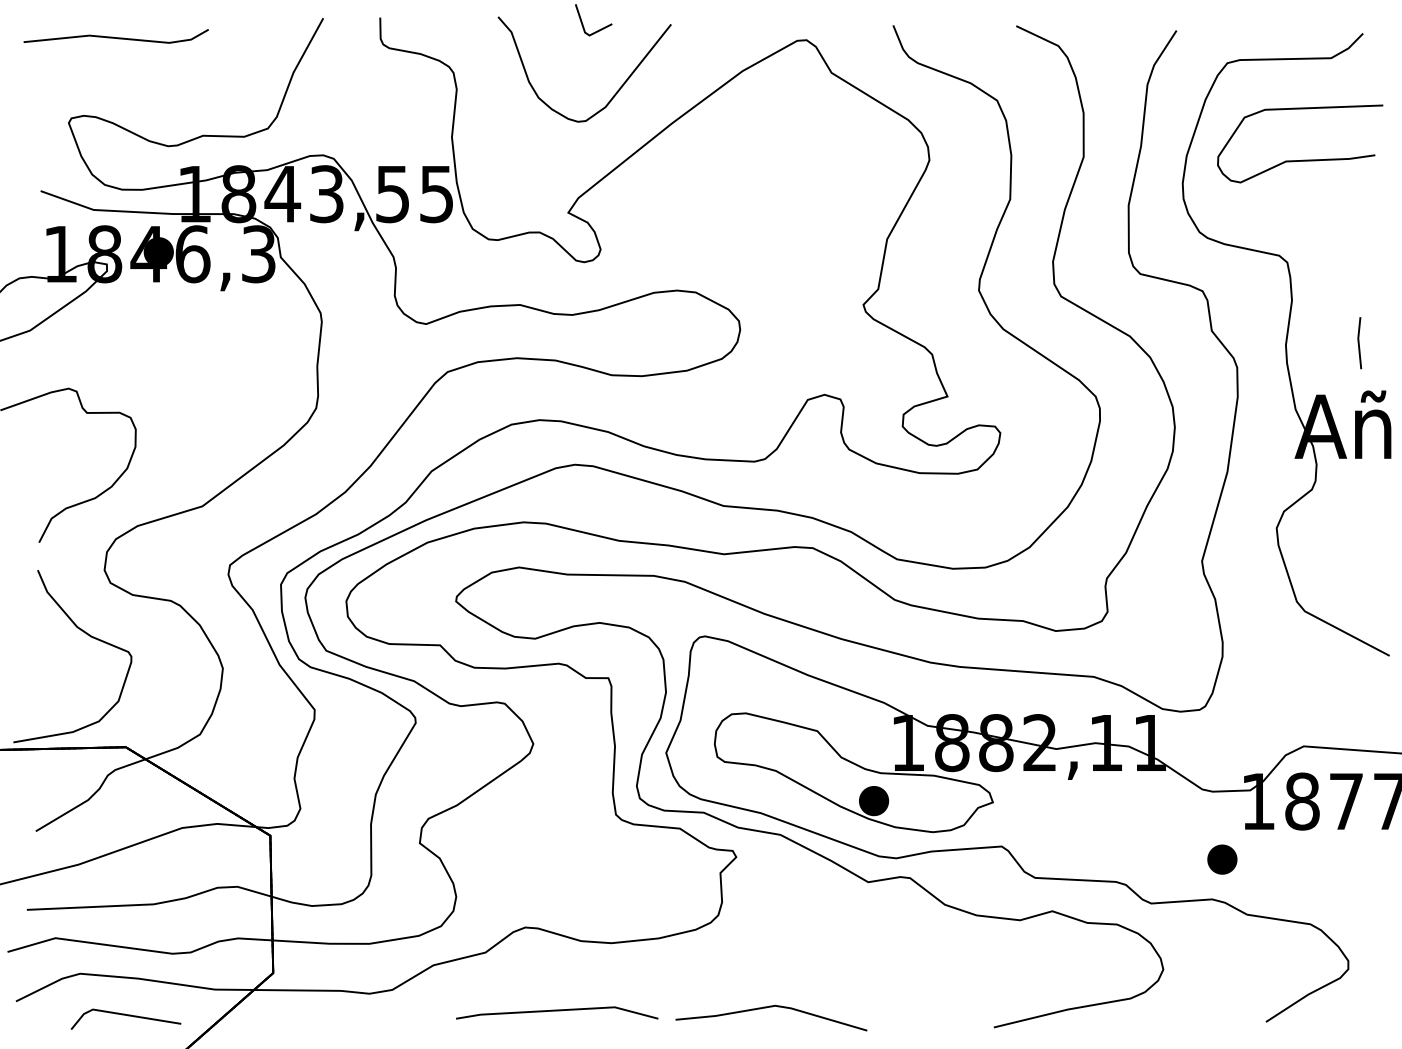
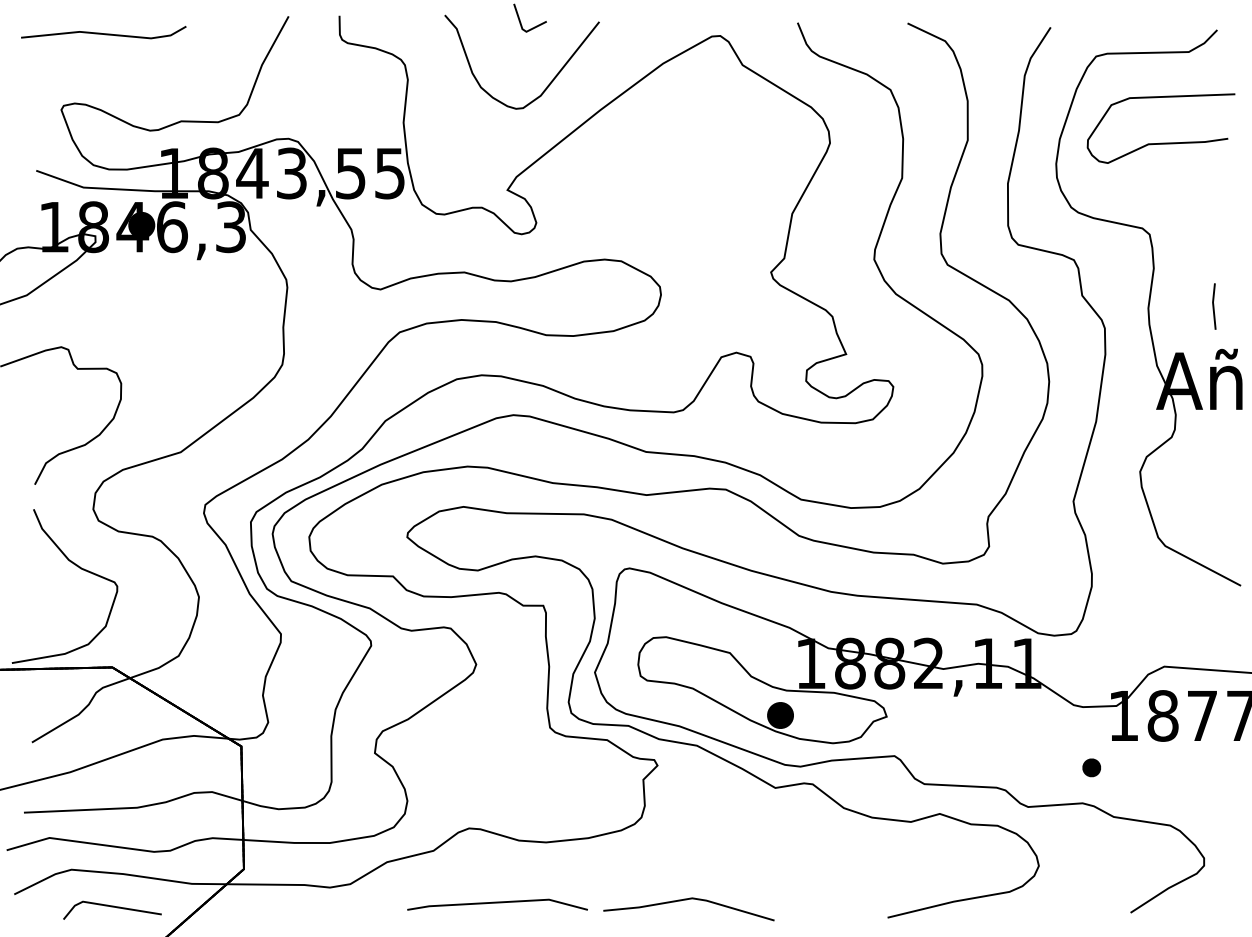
part: (1222, 859) -> (1091, 767), size x0.7

